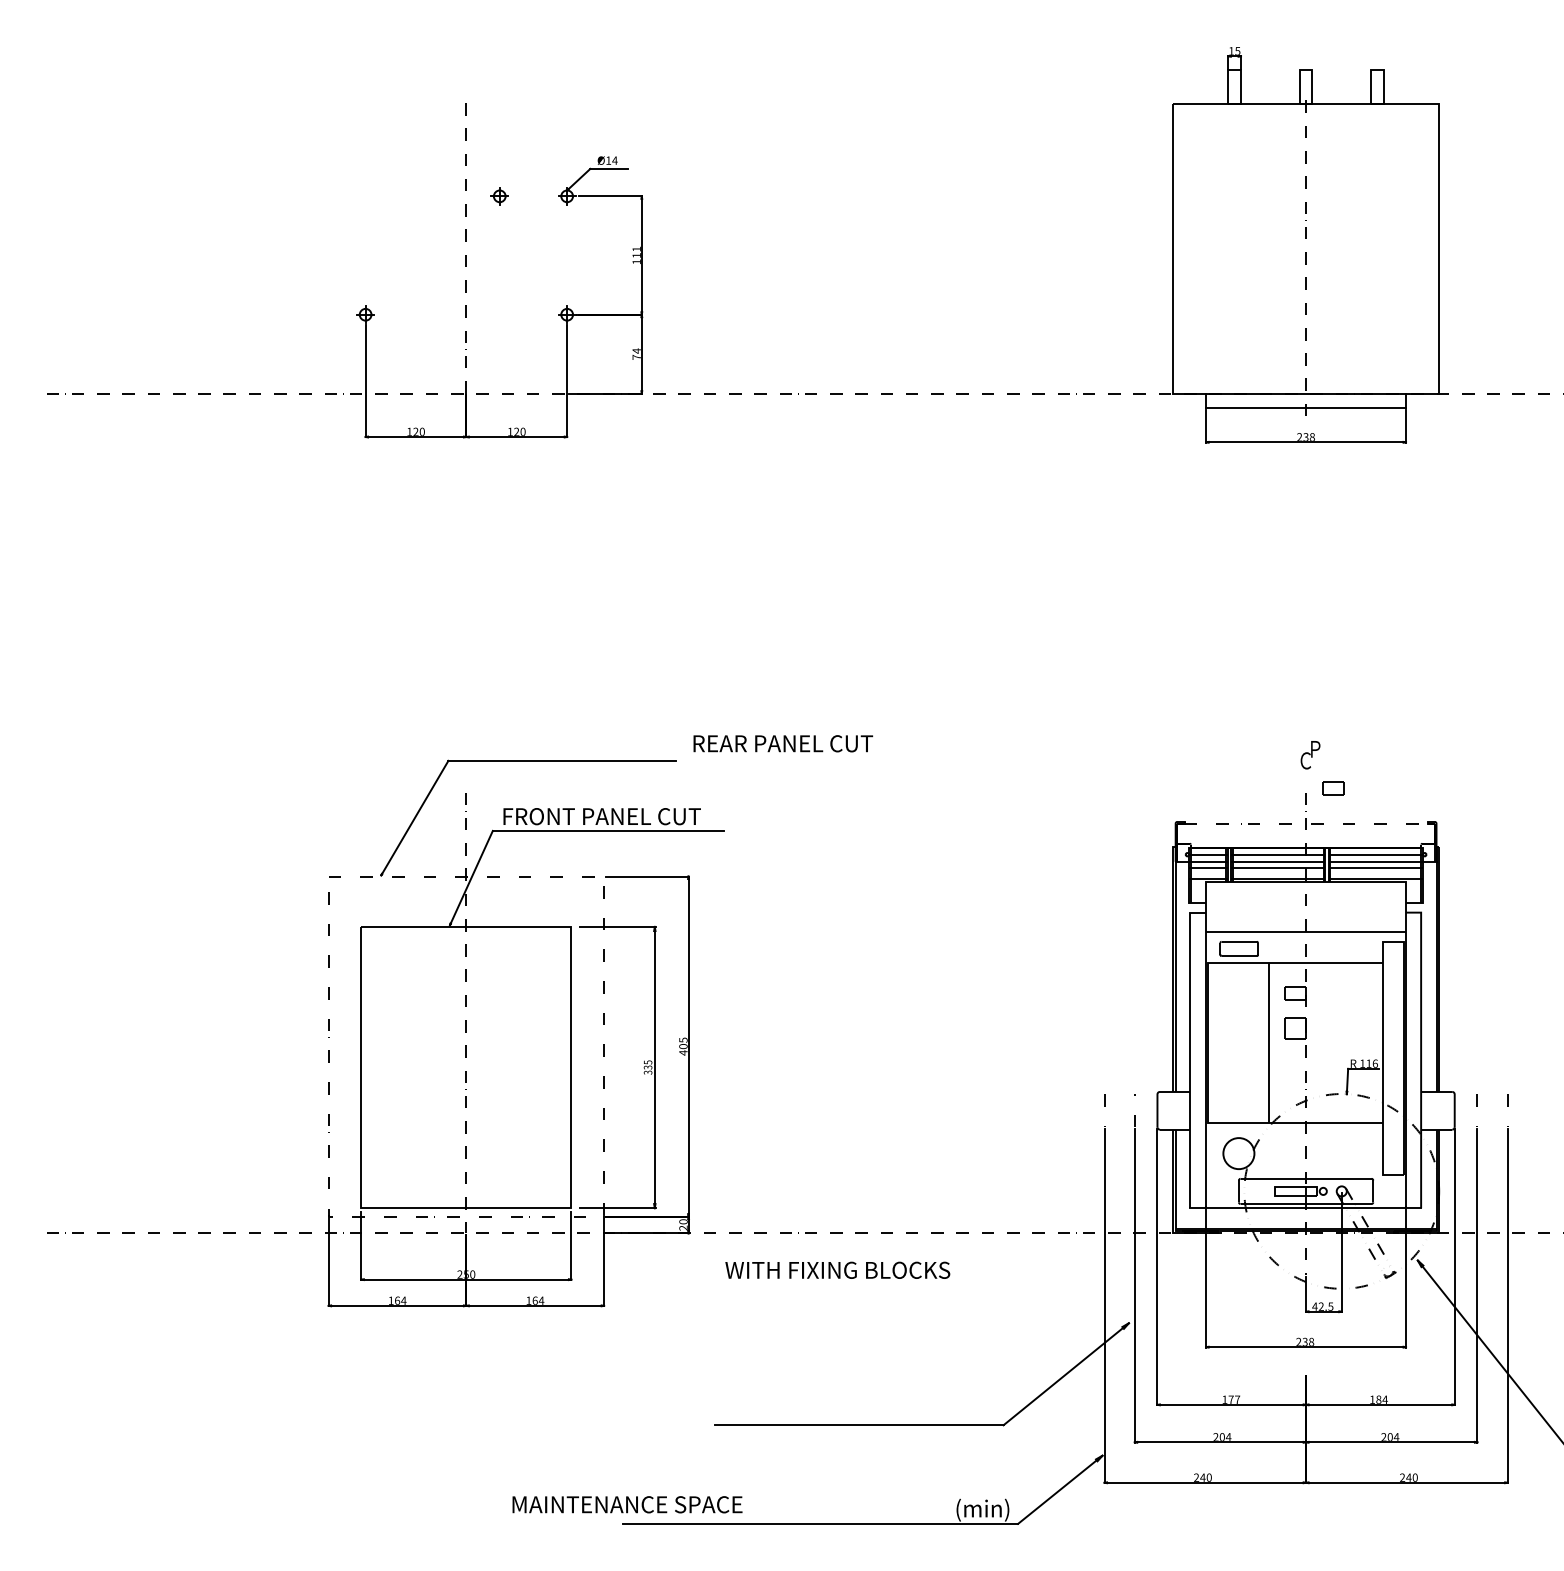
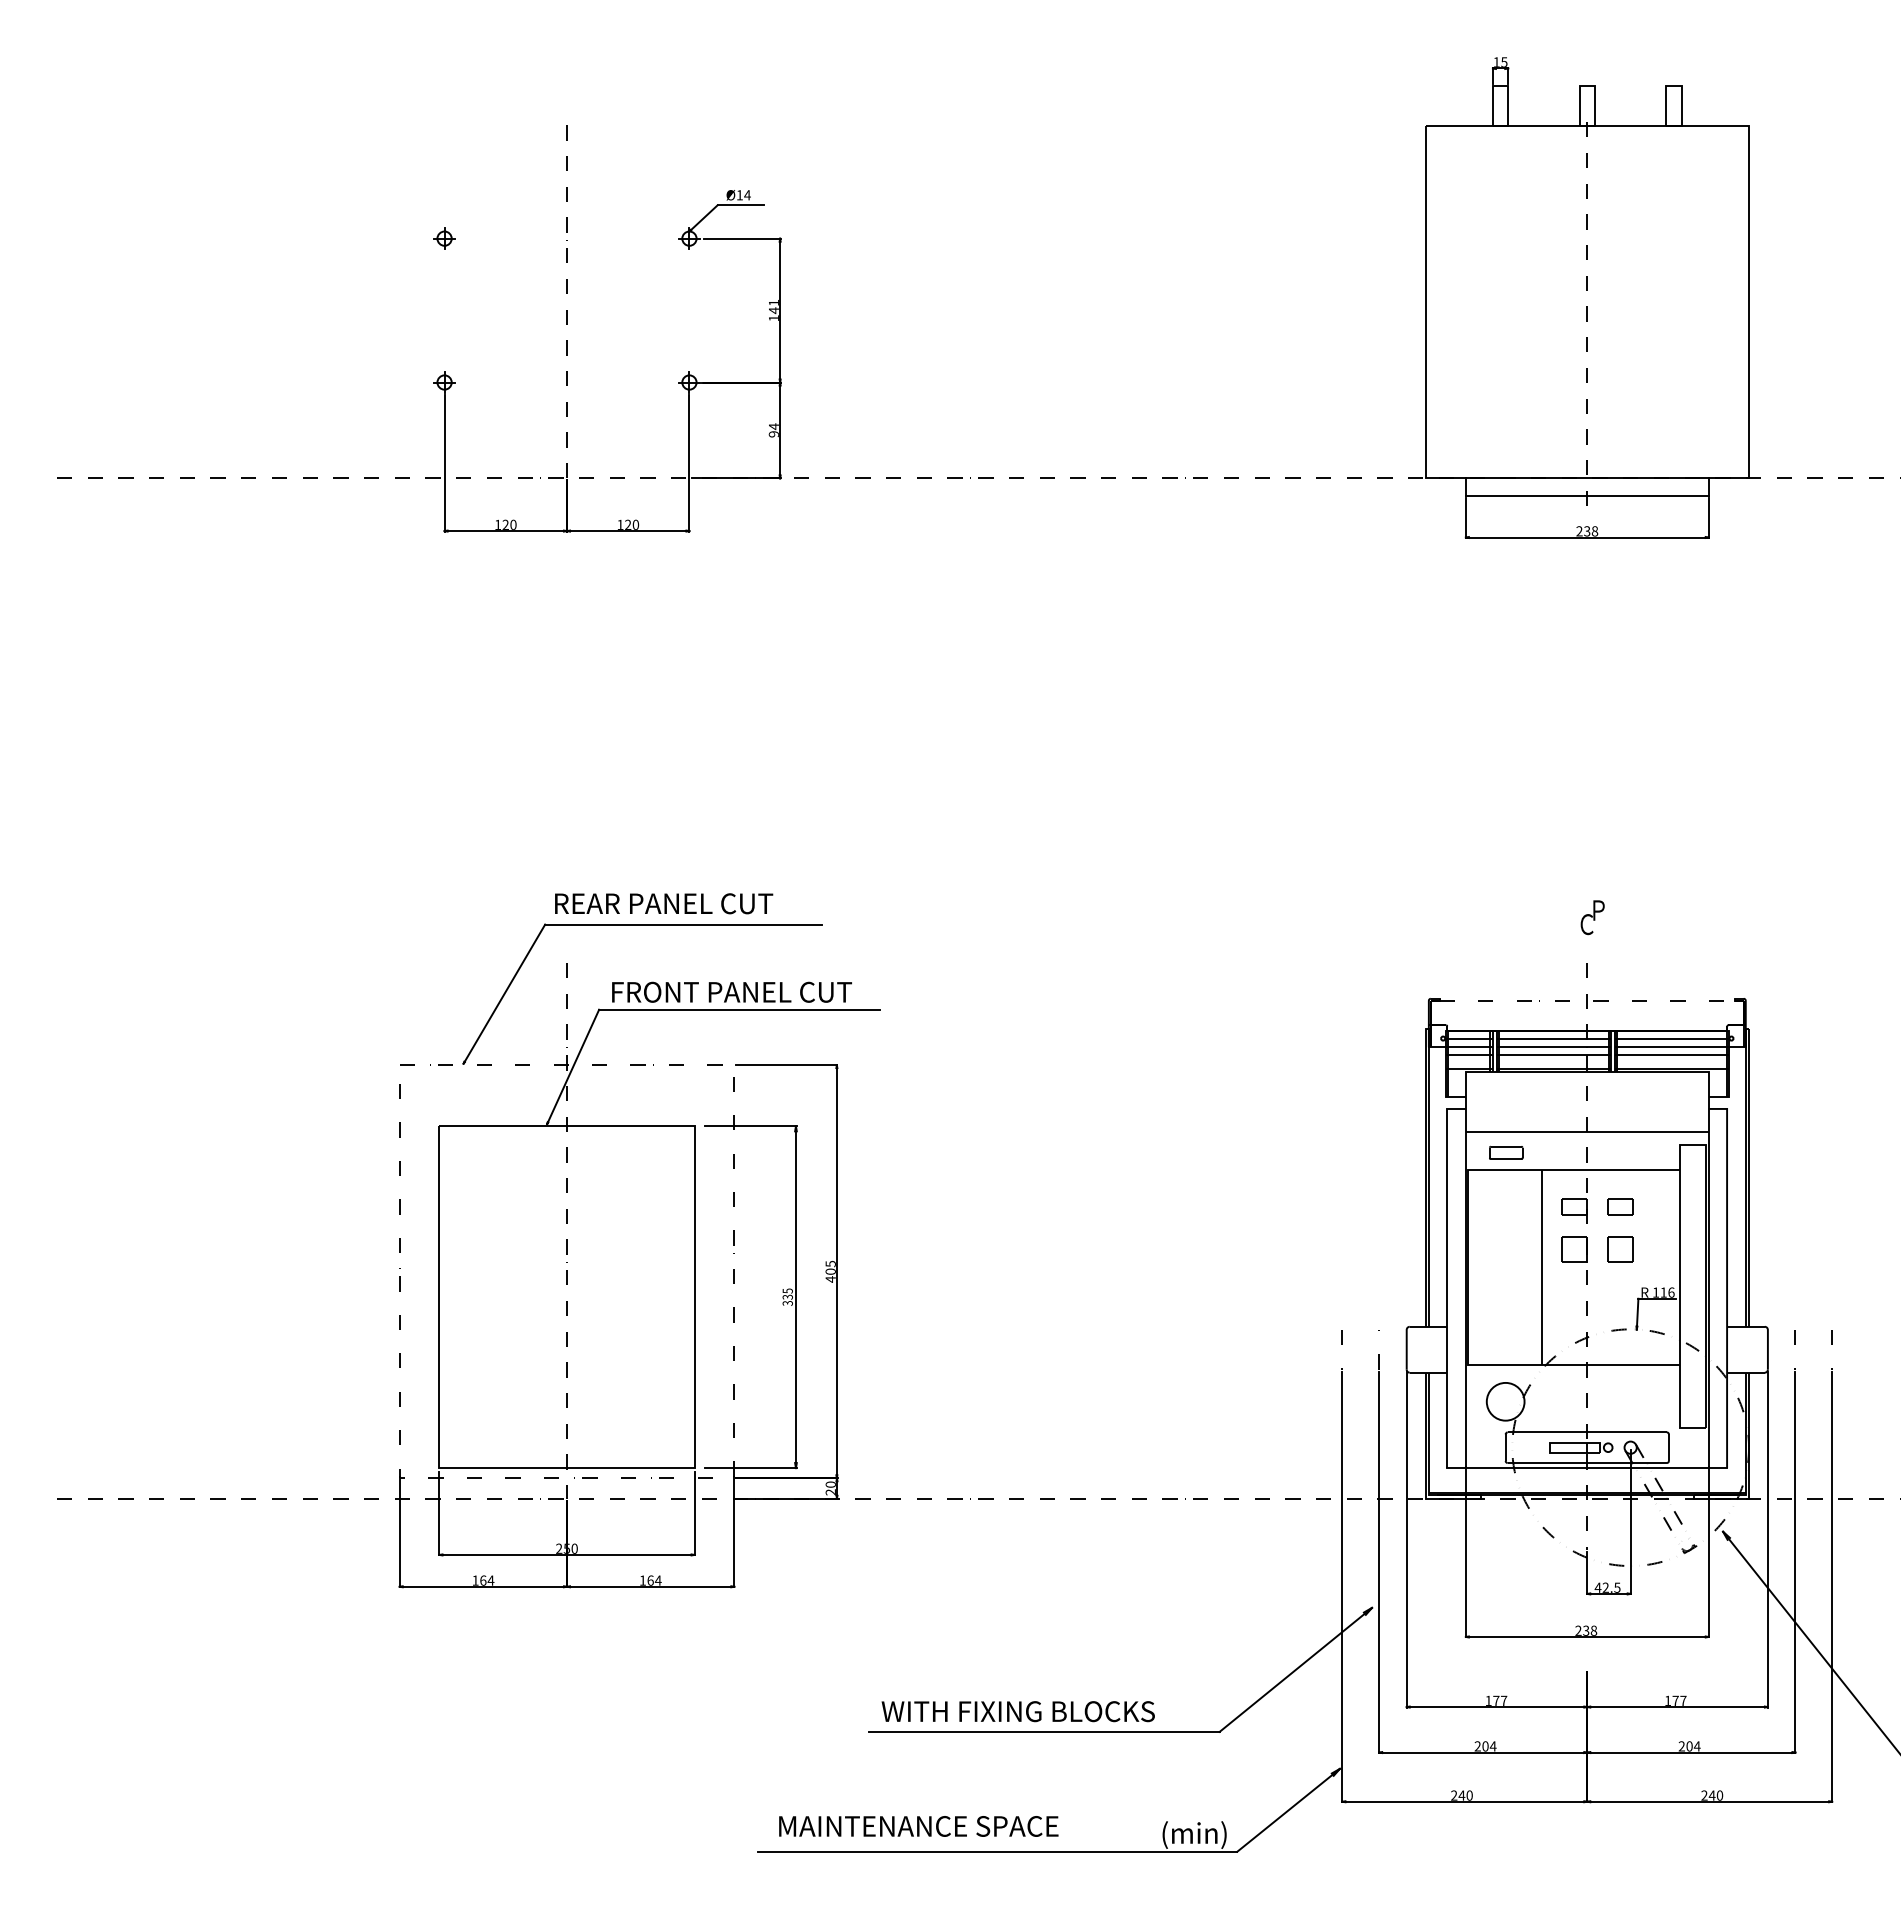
part: (499, 196) -> (444, 238), moved
text: (636, 255) -> (773, 310), 111 -> 141
text: (636, 357) -> (773, 434), 74 -> 94
text: (783, 743) -> (664, 903), moved
part: (1333, 787) -> (1620, 1206), moved
part: (1239, 948) -> (1506, 1152), size x0.71
part: (1333, 1028) -> (1620, 1249), added
text: (837, 1270) -> (1017, 1711), moved
text: (1381, 1399) -> (1679, 1700), 184 -> 177
text: (627, 1504) -> (918, 1826), moved

